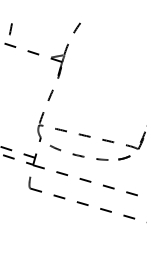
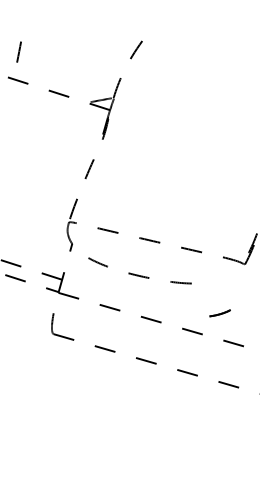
part: (124, 157) -> (220, 312), moved

